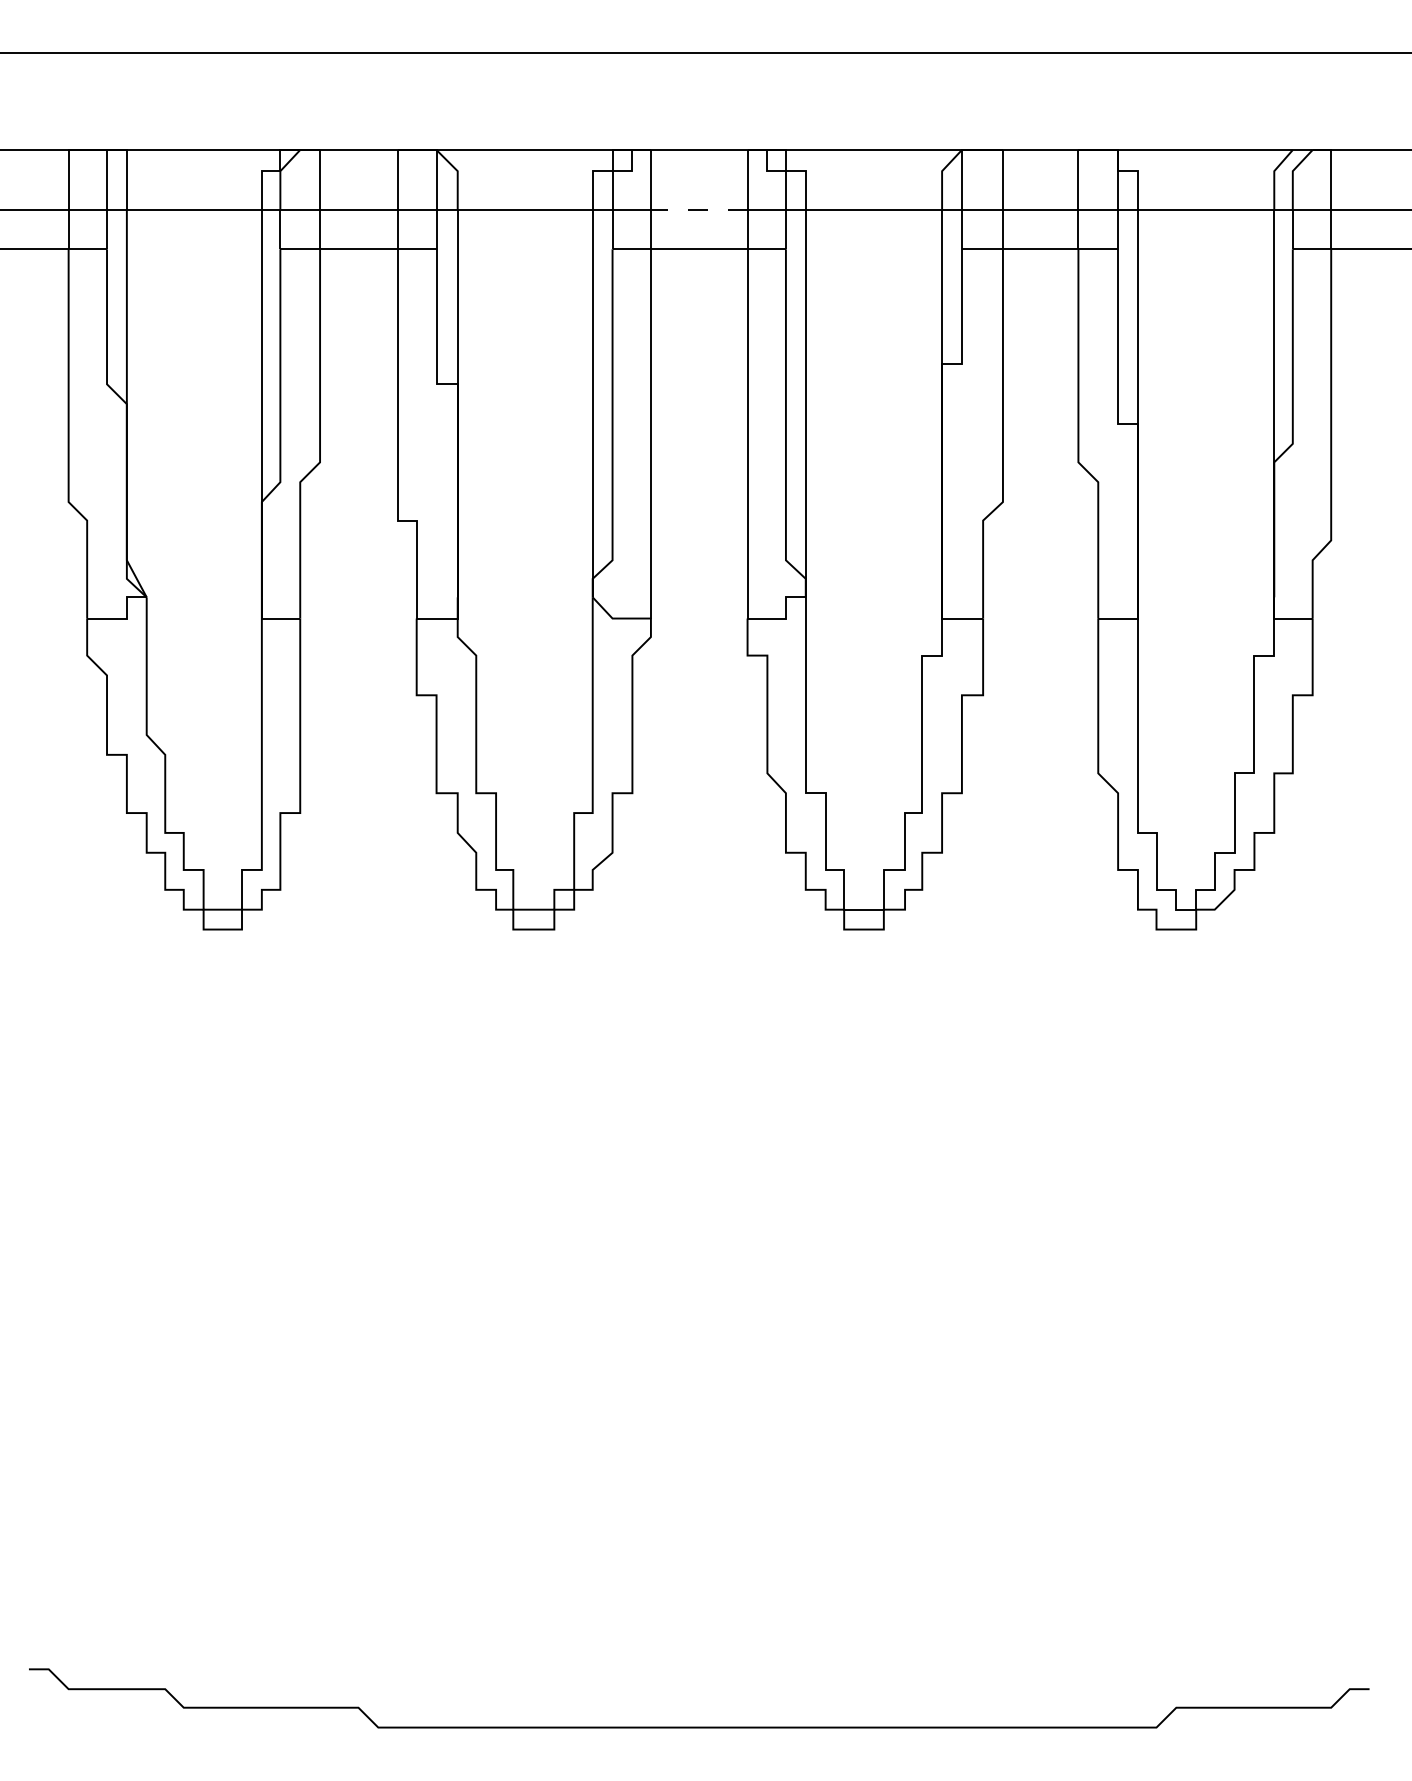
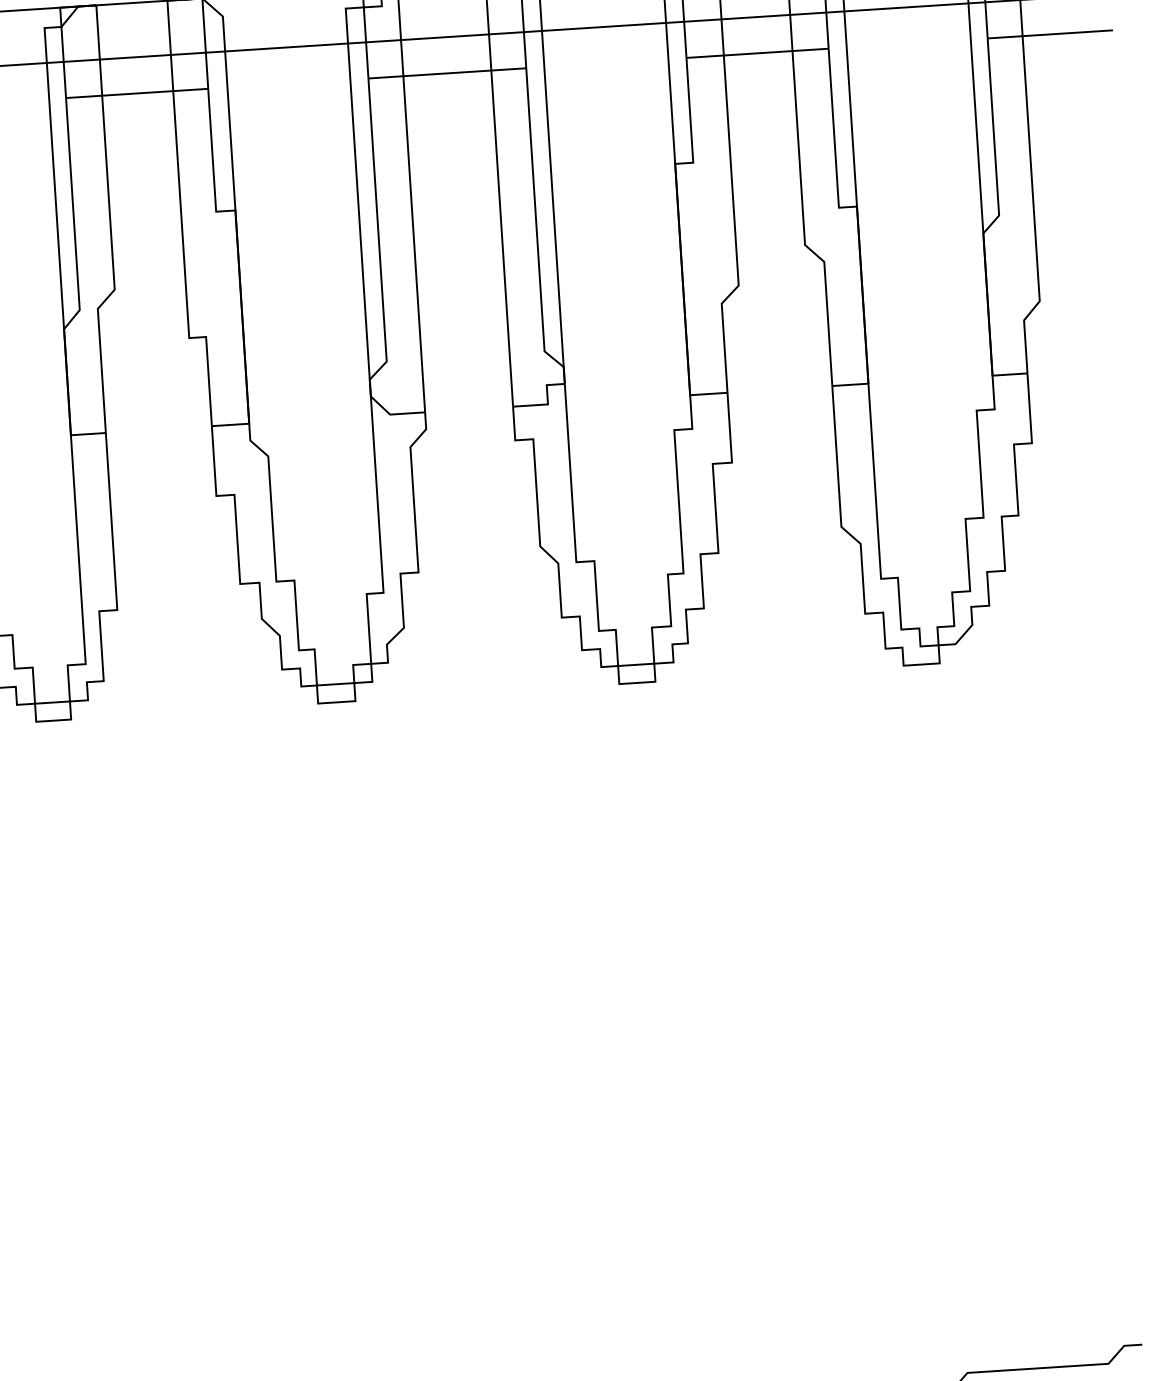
line: (698, 209) -> (444, 37), dashed -> solid

